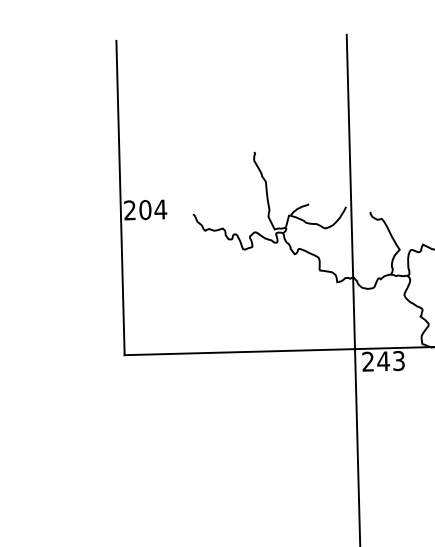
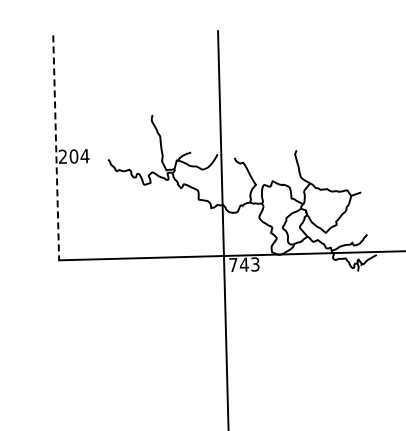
line: (120, 198) -> (56, 148), solid -> dashed
text: (368, 361) -> (233, 264), 243 -> 743

